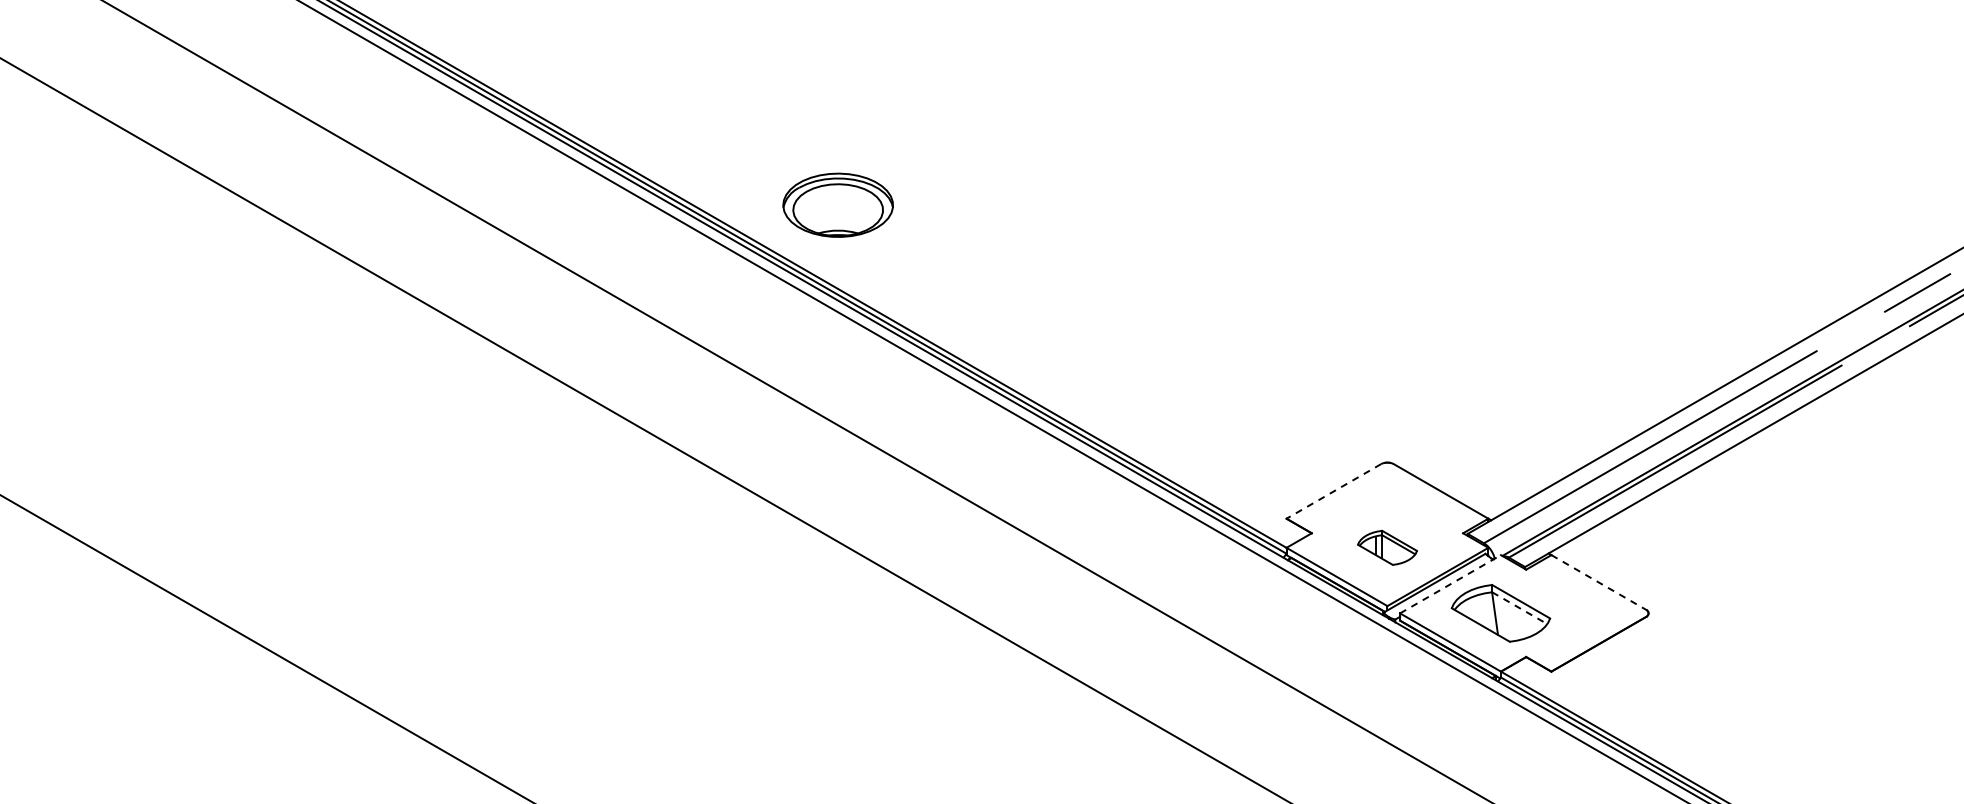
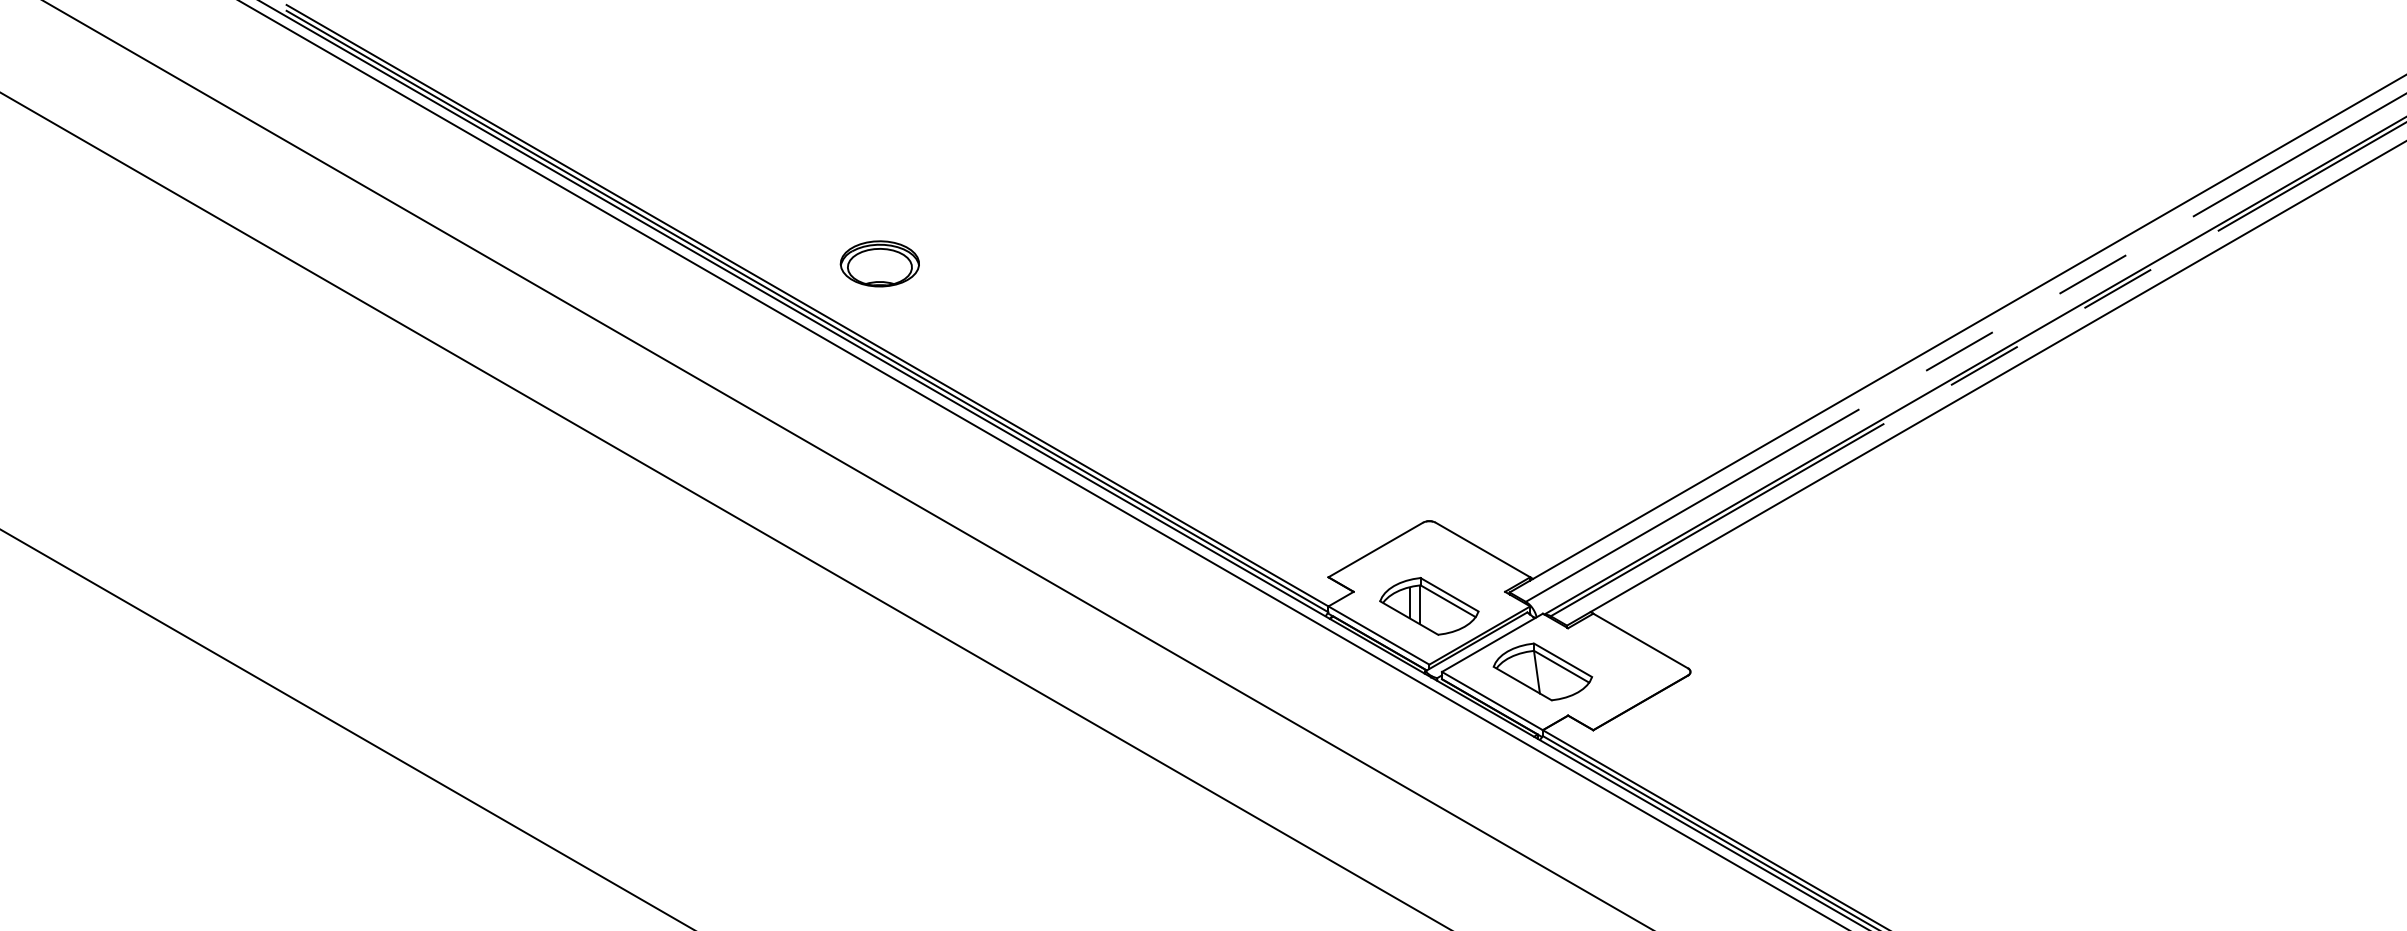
part: (837, 204) -> (879, 263), size x0.71
line: (1333, 490) -> (1375, 549), dashed -> solid
part: (1387, 547) -> (1429, 606), size x1.67
line: (1598, 582) -> (1640, 641), dashed -> solid
line: (1450, 583) -> (1492, 642), dashed -> solid
line: (1519, 607) -> (1561, 666), dashed -> solid

